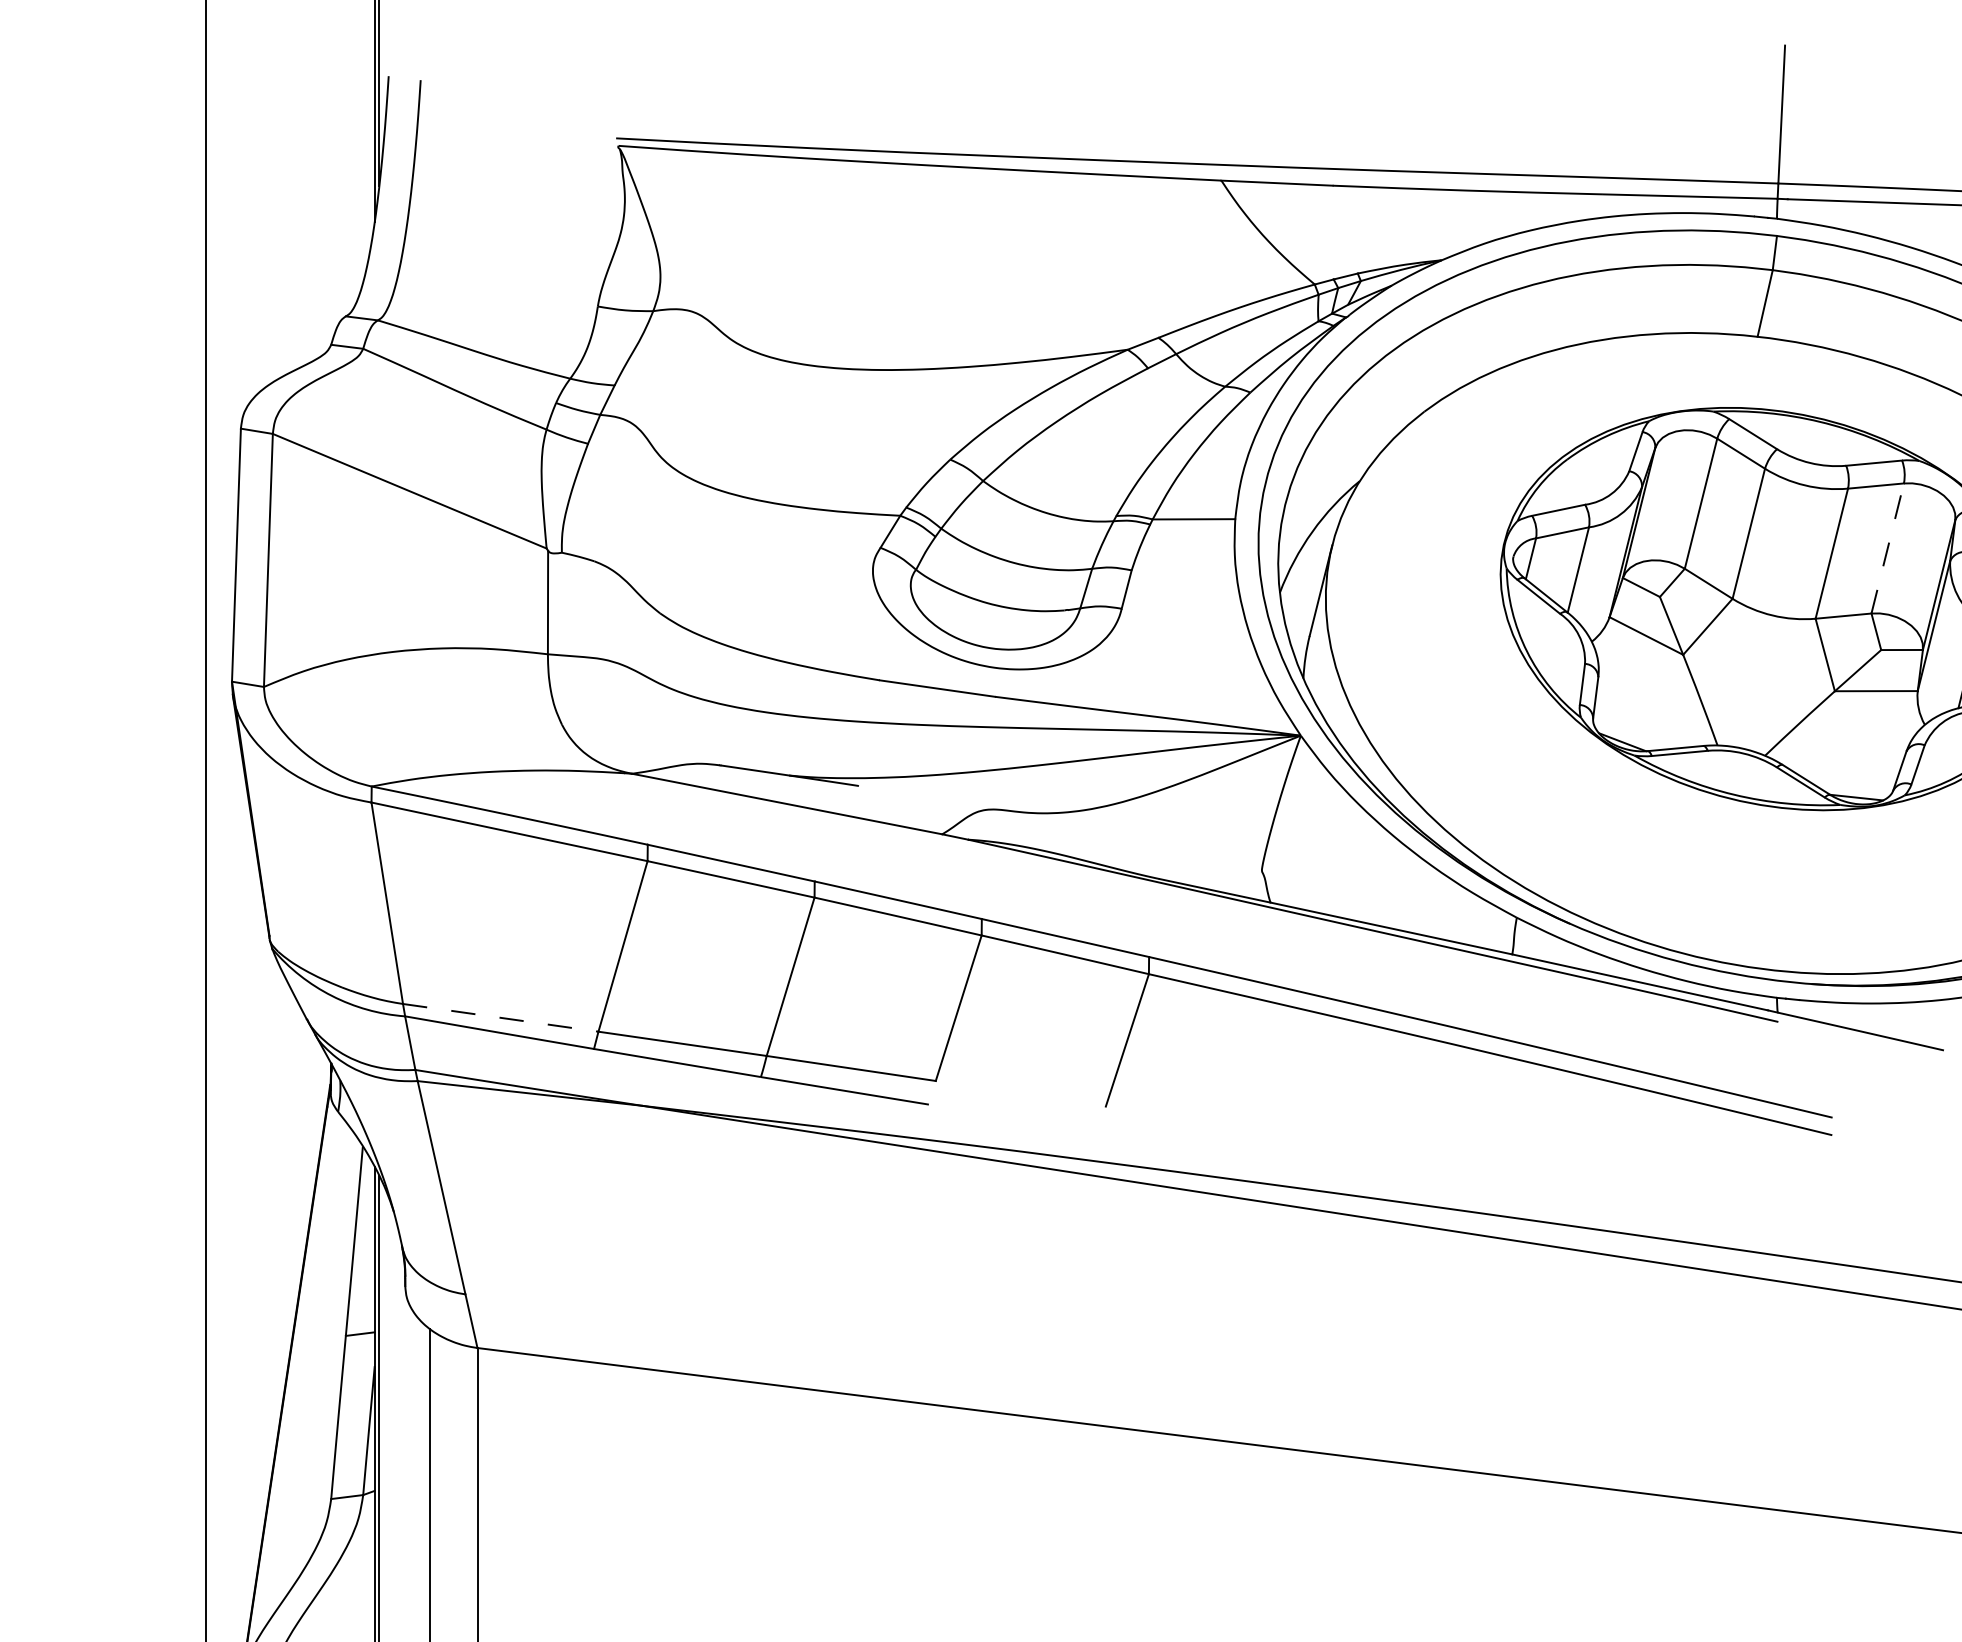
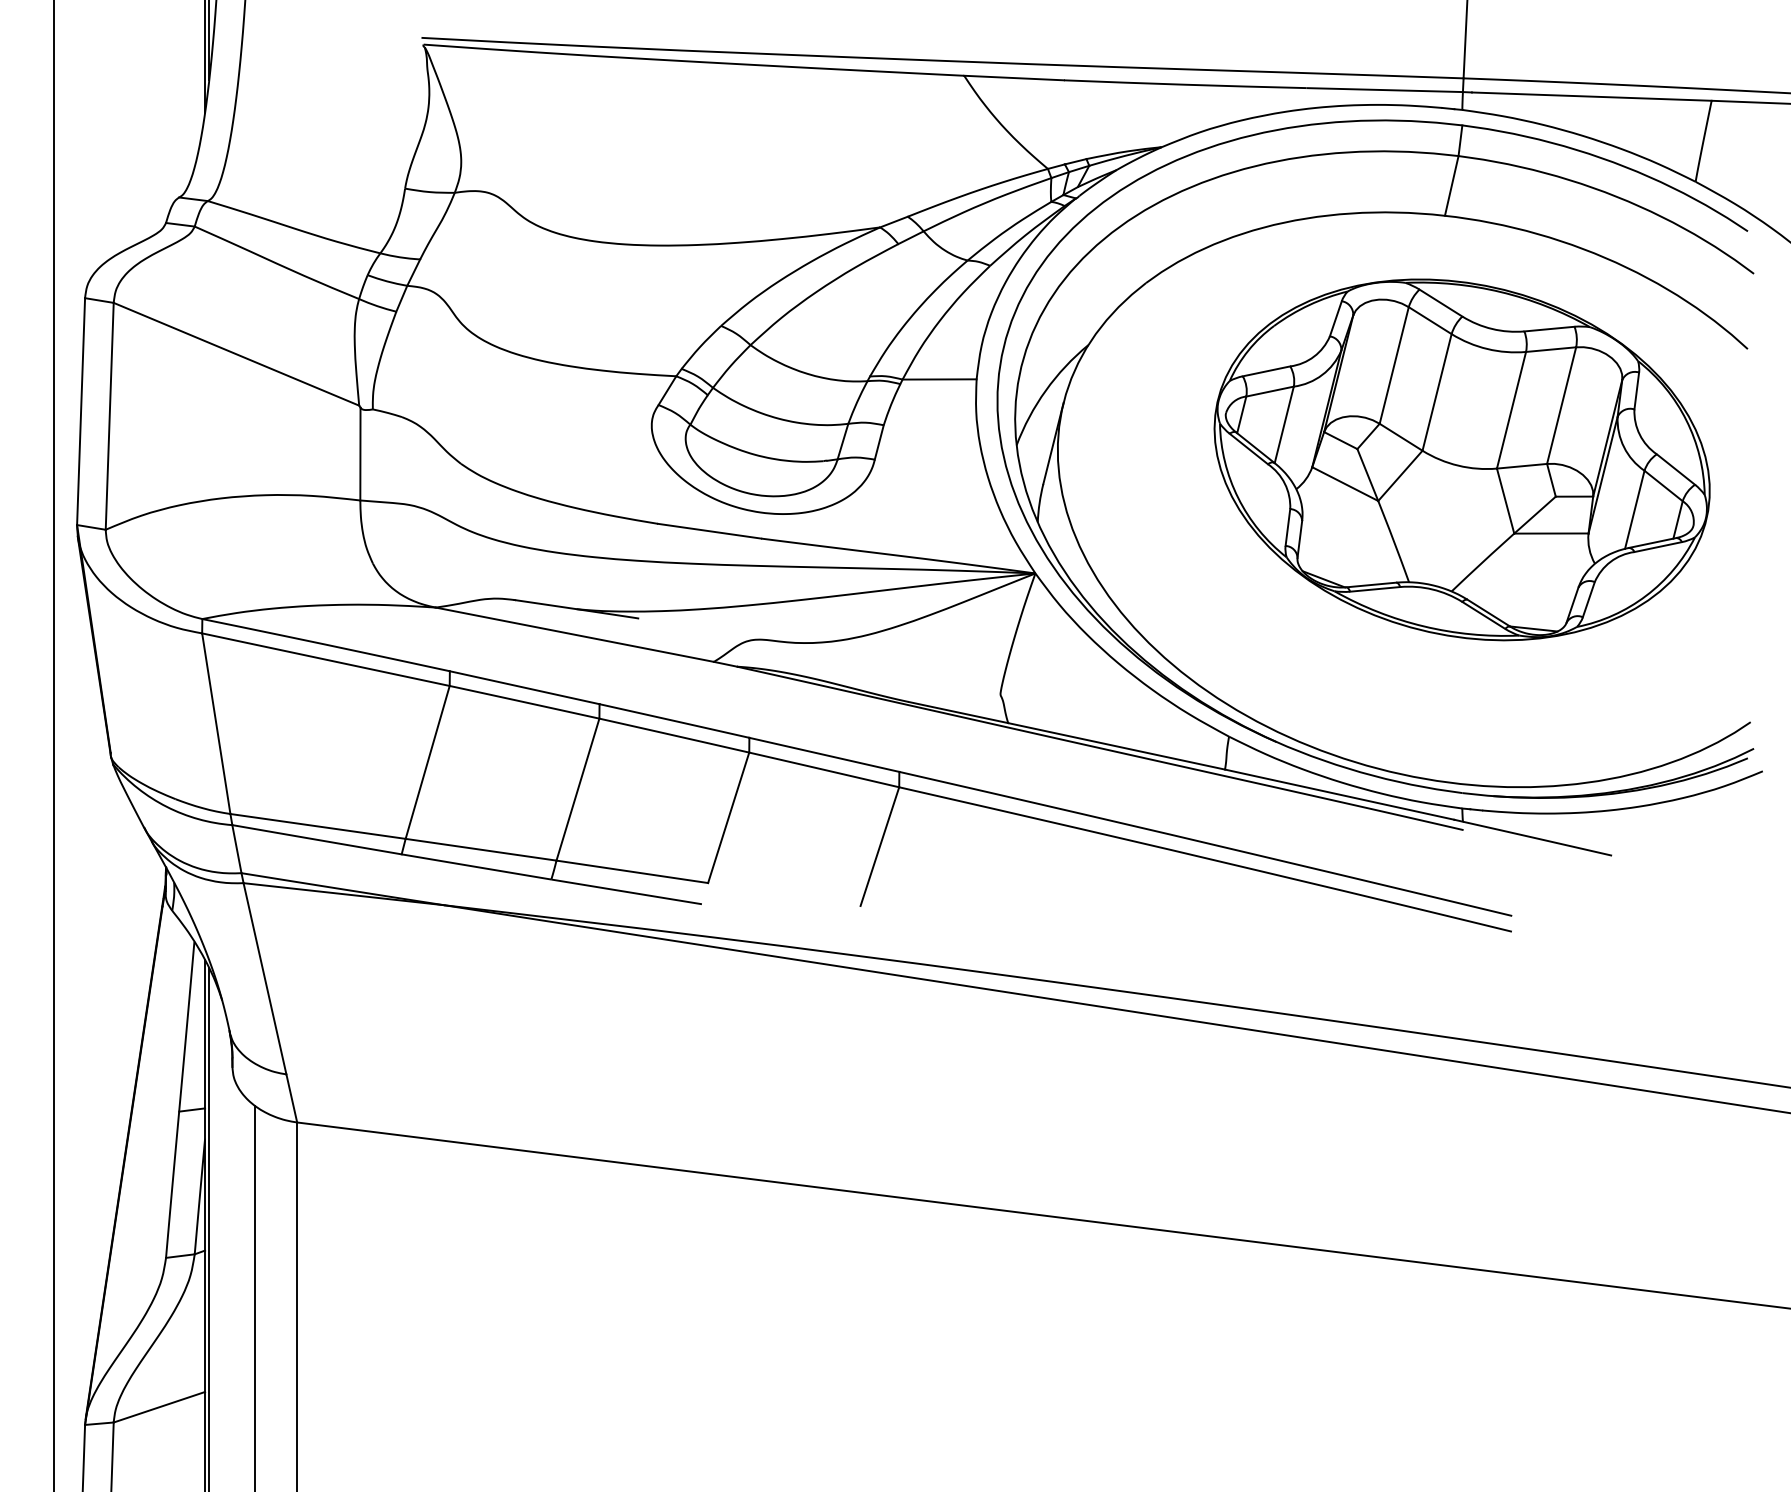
line: (1887, 548) -> (1561, 405), dashed -> solid
line: (501, 1017) -> (318, 826), dashed -> solid

